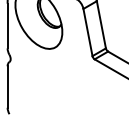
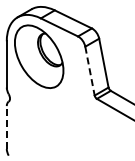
line: (87, 32) -> (89, 71), solid -> dashed
line: (7, 87) -> (6, 127), solid -> dashed

